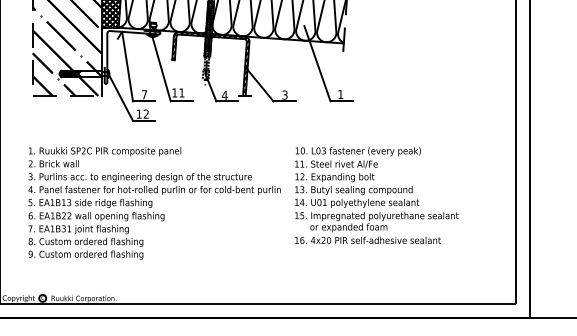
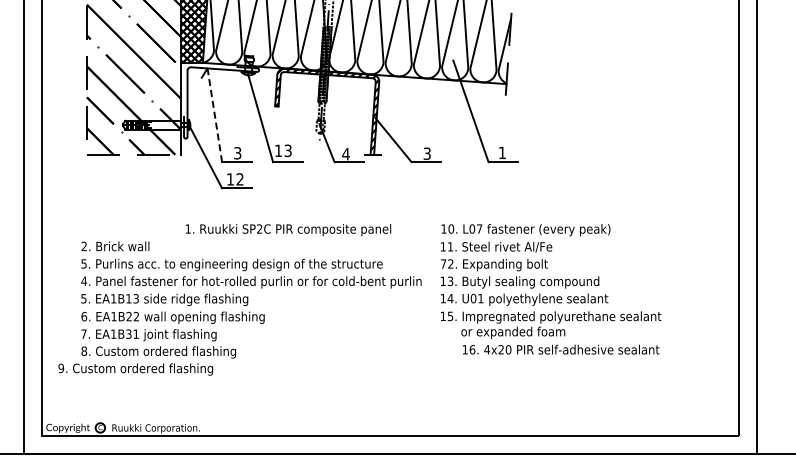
line: (127, 66) -> (214, 114), solid -> dashed
text: (181, 92) -> (287, 150), 11 -> 13
text: (144, 94) -> (237, 153), 7 -> 3
text: (323, 150) -> (479, 228), L03 -> L07
text: (105, 152) -> (288, 230), moved
text: (30, 176) -> (83, 263), 3. -> 5.
text: (297, 176) -> (443, 263), 12. -> 72.
text: (368, 240) -> (561, 349), moved
text: (85, 255) -> (135, 369), moved

